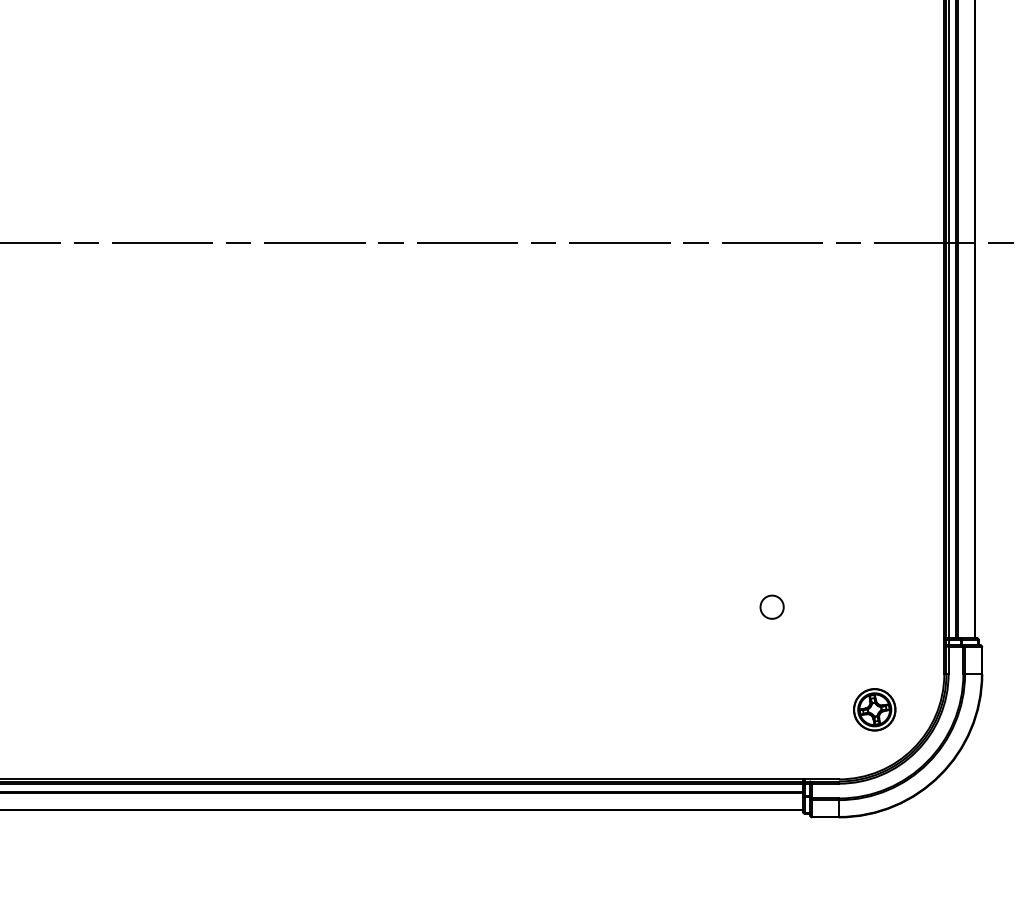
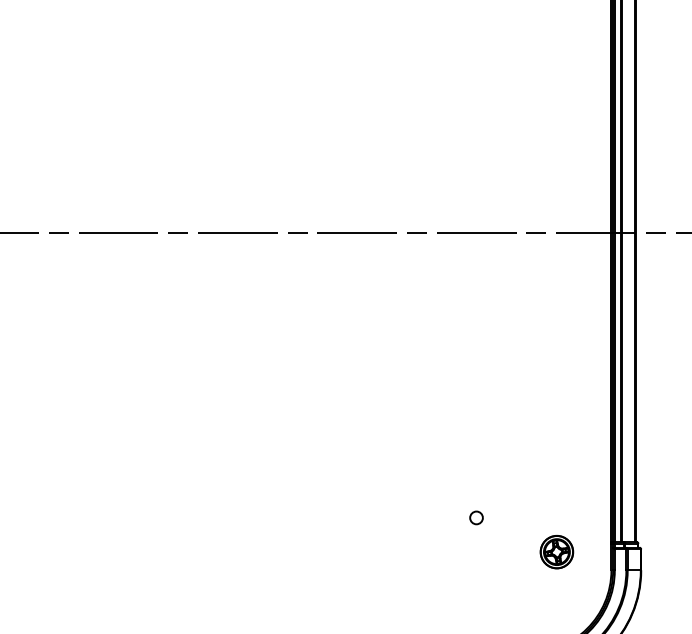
circle: (771, 606) -> (476, 517), size x0.7
part: (874, 709) -> (556, 551), moved

